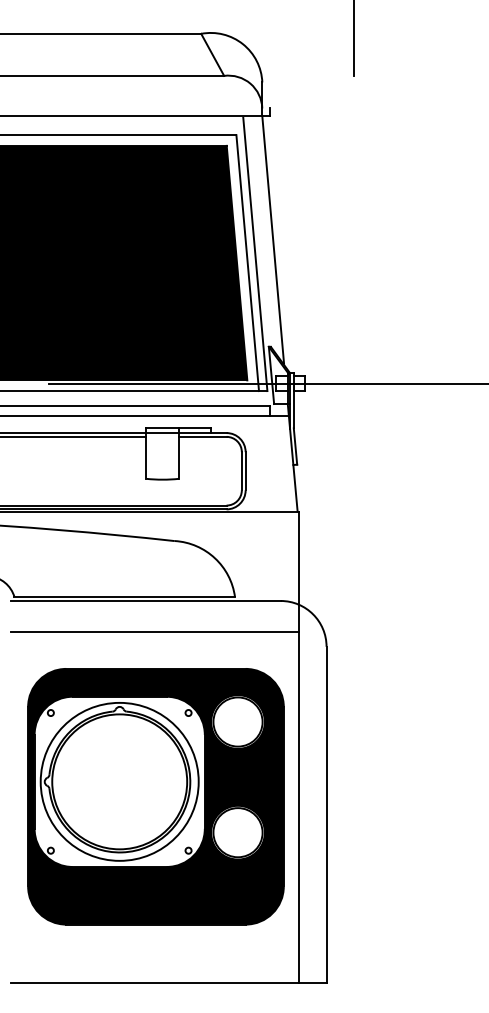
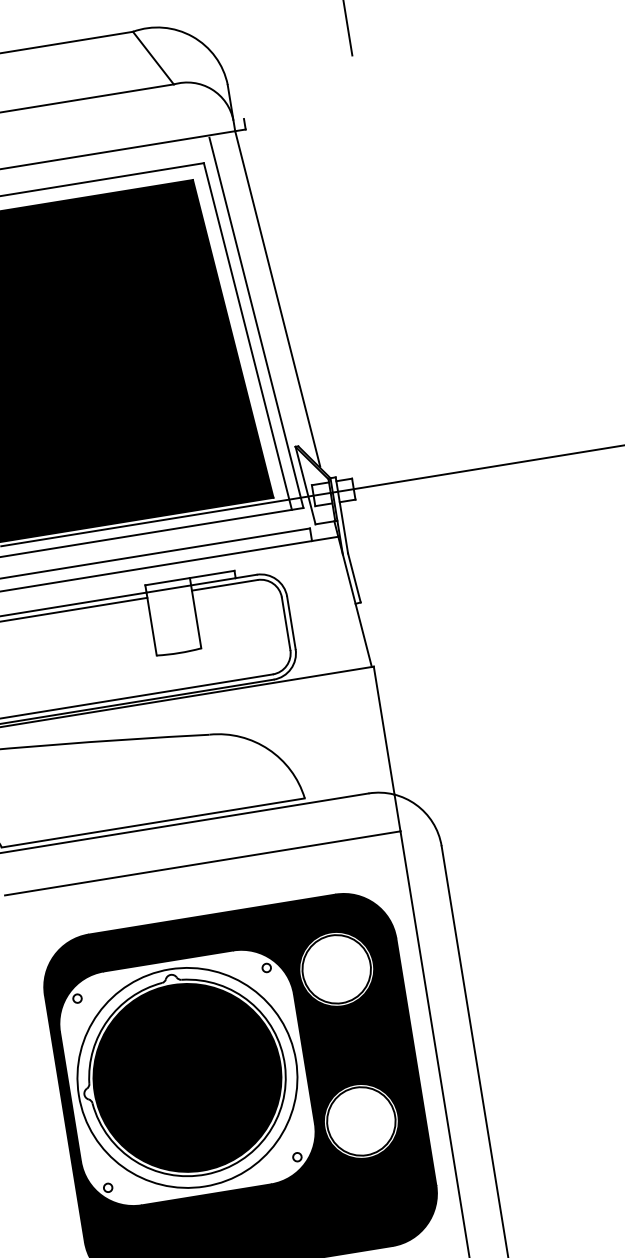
fill: (119, 781) -> (187, 1077), added

